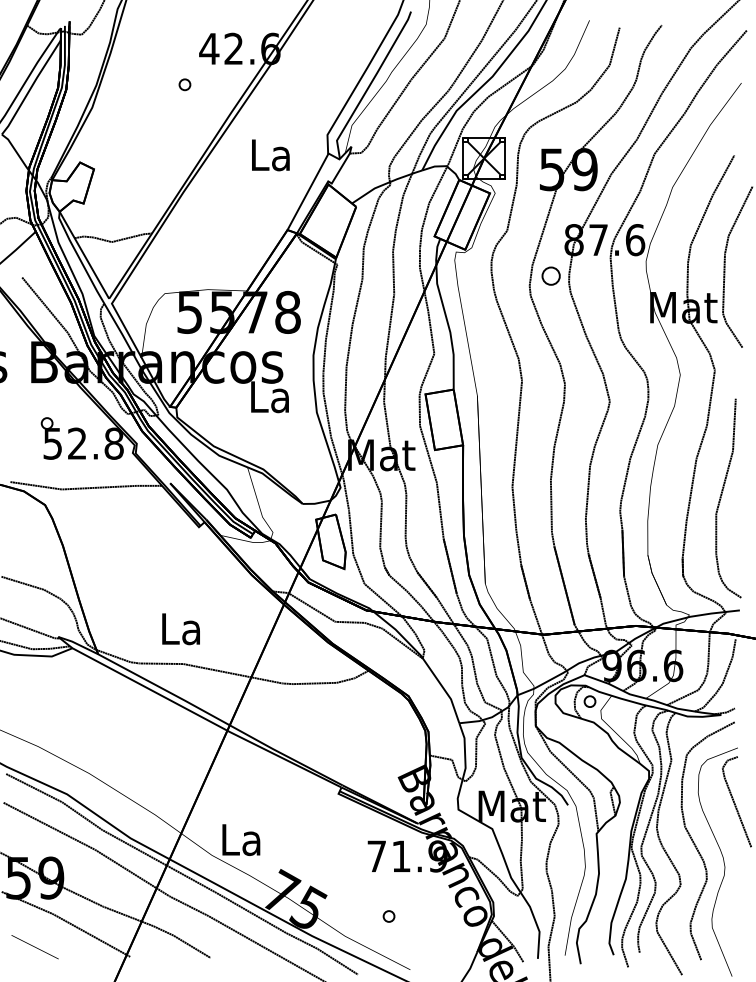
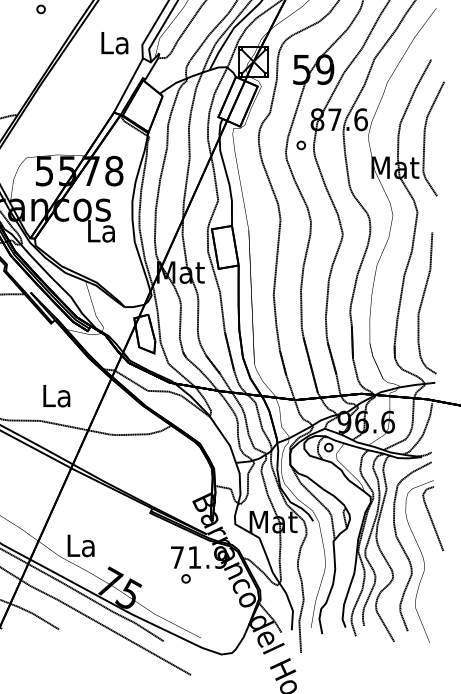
text: (270, 155) -> (114, 43), moved
part: (551, 276) -> (301, 145), size x0.62
text: (180, 629) -> (56, 396), moved
part: (388, 916) -> (185, 578), moved

